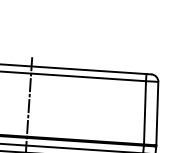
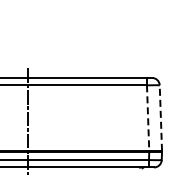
line: (145, 113) -> (148, 118), solid -> dashed
line: (156, 114) -> (160, 118), solid -> dashed

